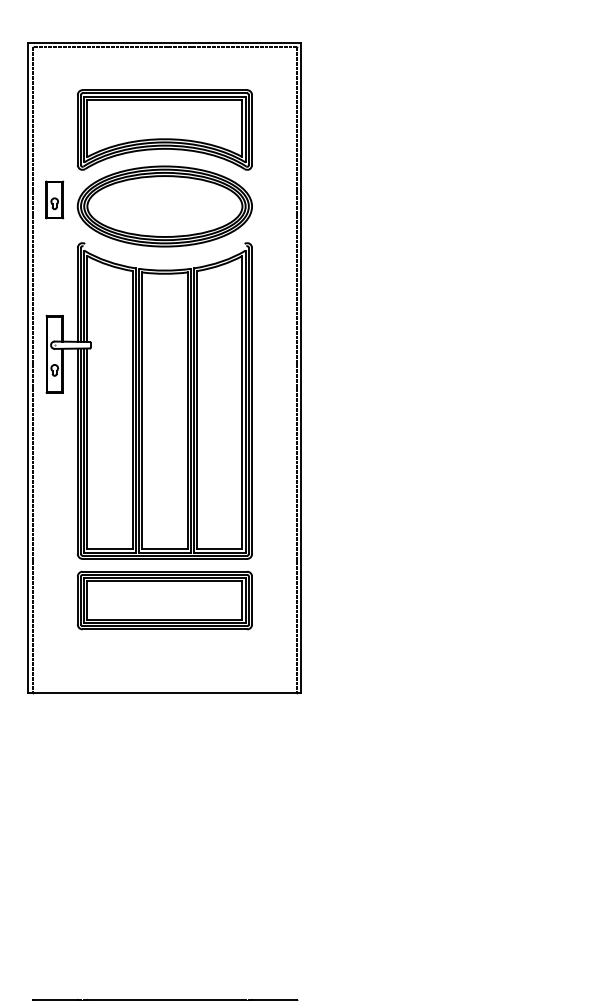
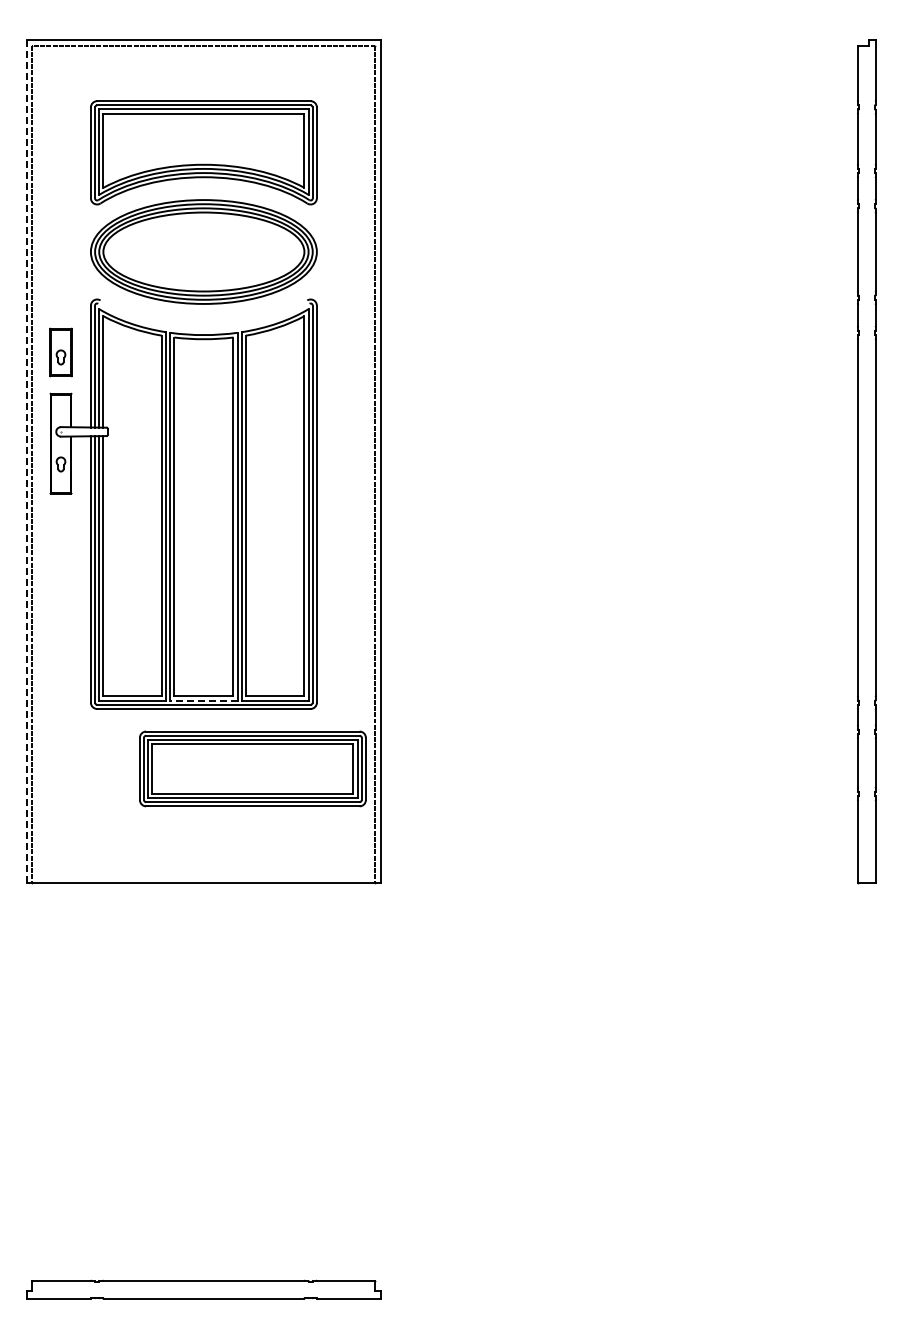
part: (54, 199) -> (60, 352), moved
line: (28, 368) -> (26, 461), solid -> dashed
line: (164, 552) -> (203, 700), solid -> dashed
part: (164, 600) -> (252, 768), moved

